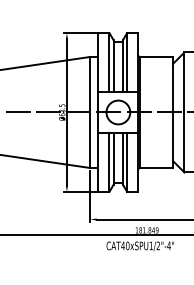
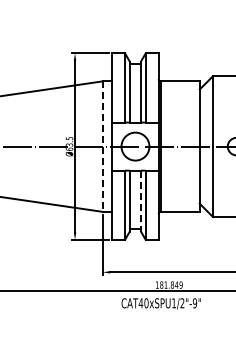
line: (90, 113) -> (102, 147), solid -> dashed
line: (122, 159) -> (140, 201), solid -> dashed
text: (168, 246) -> (194, 303), CAT40xSPU1/2"-4" -> CAT40xSPU1/2"-9"

